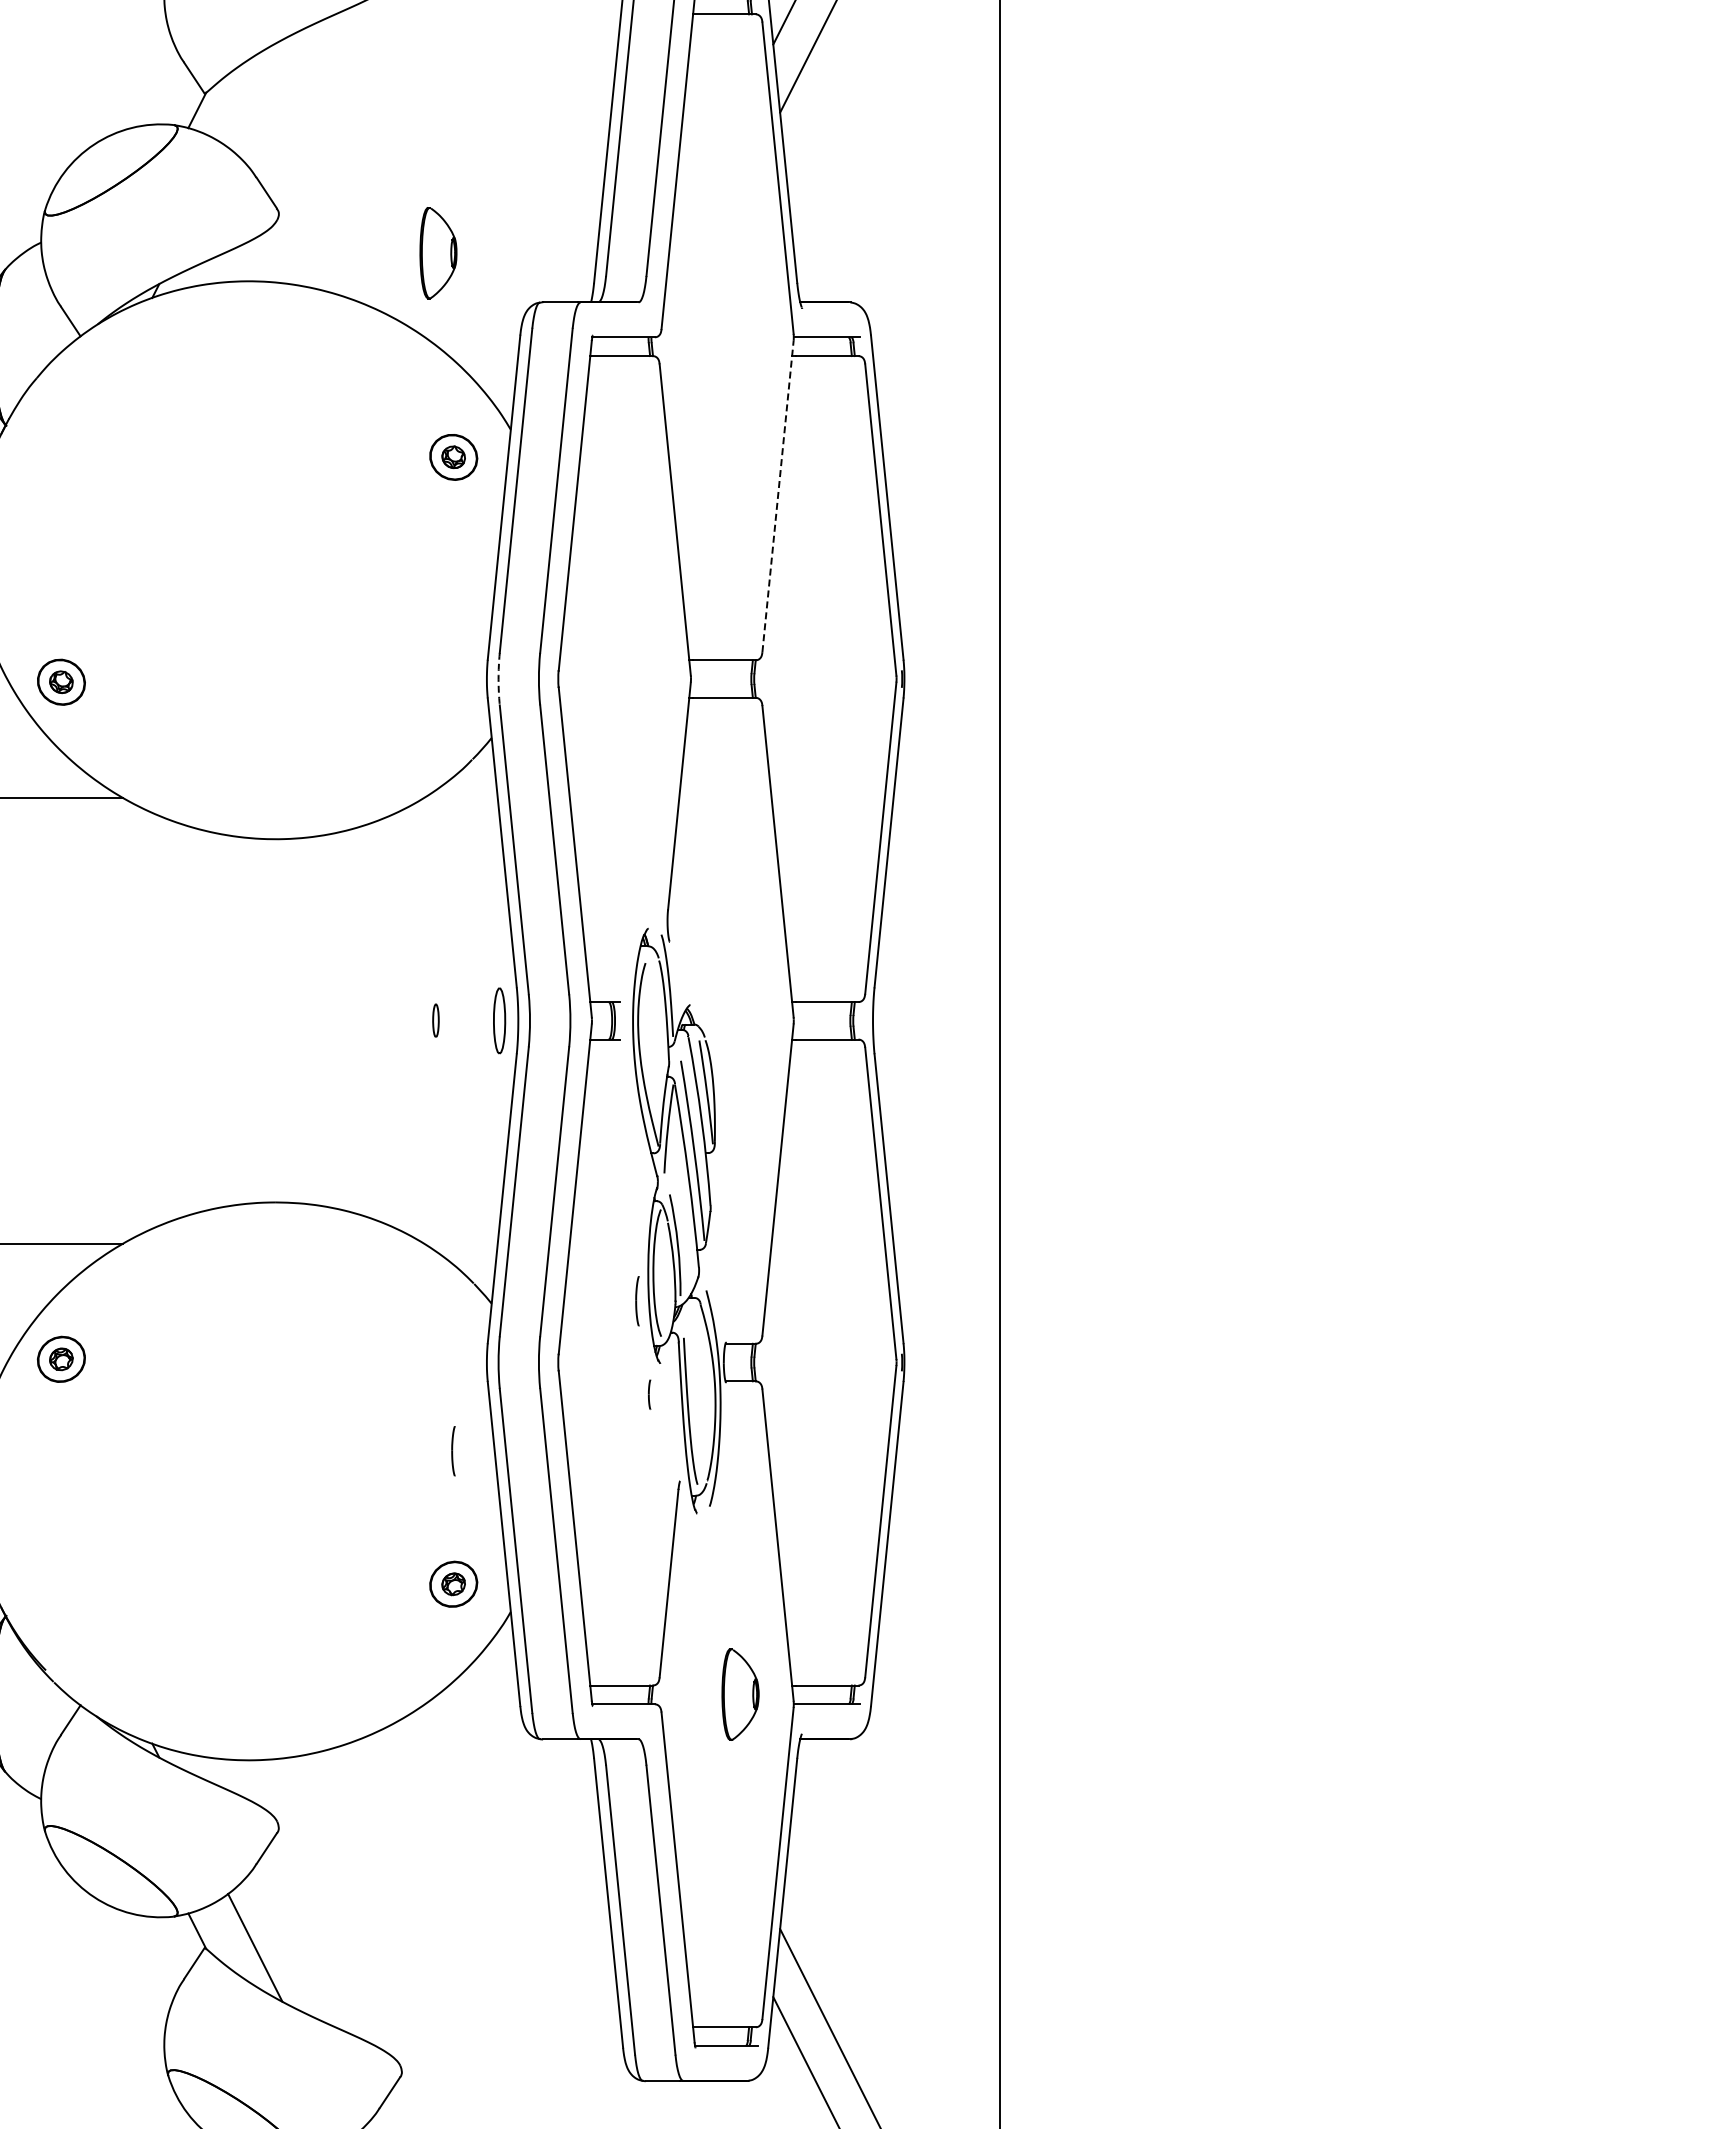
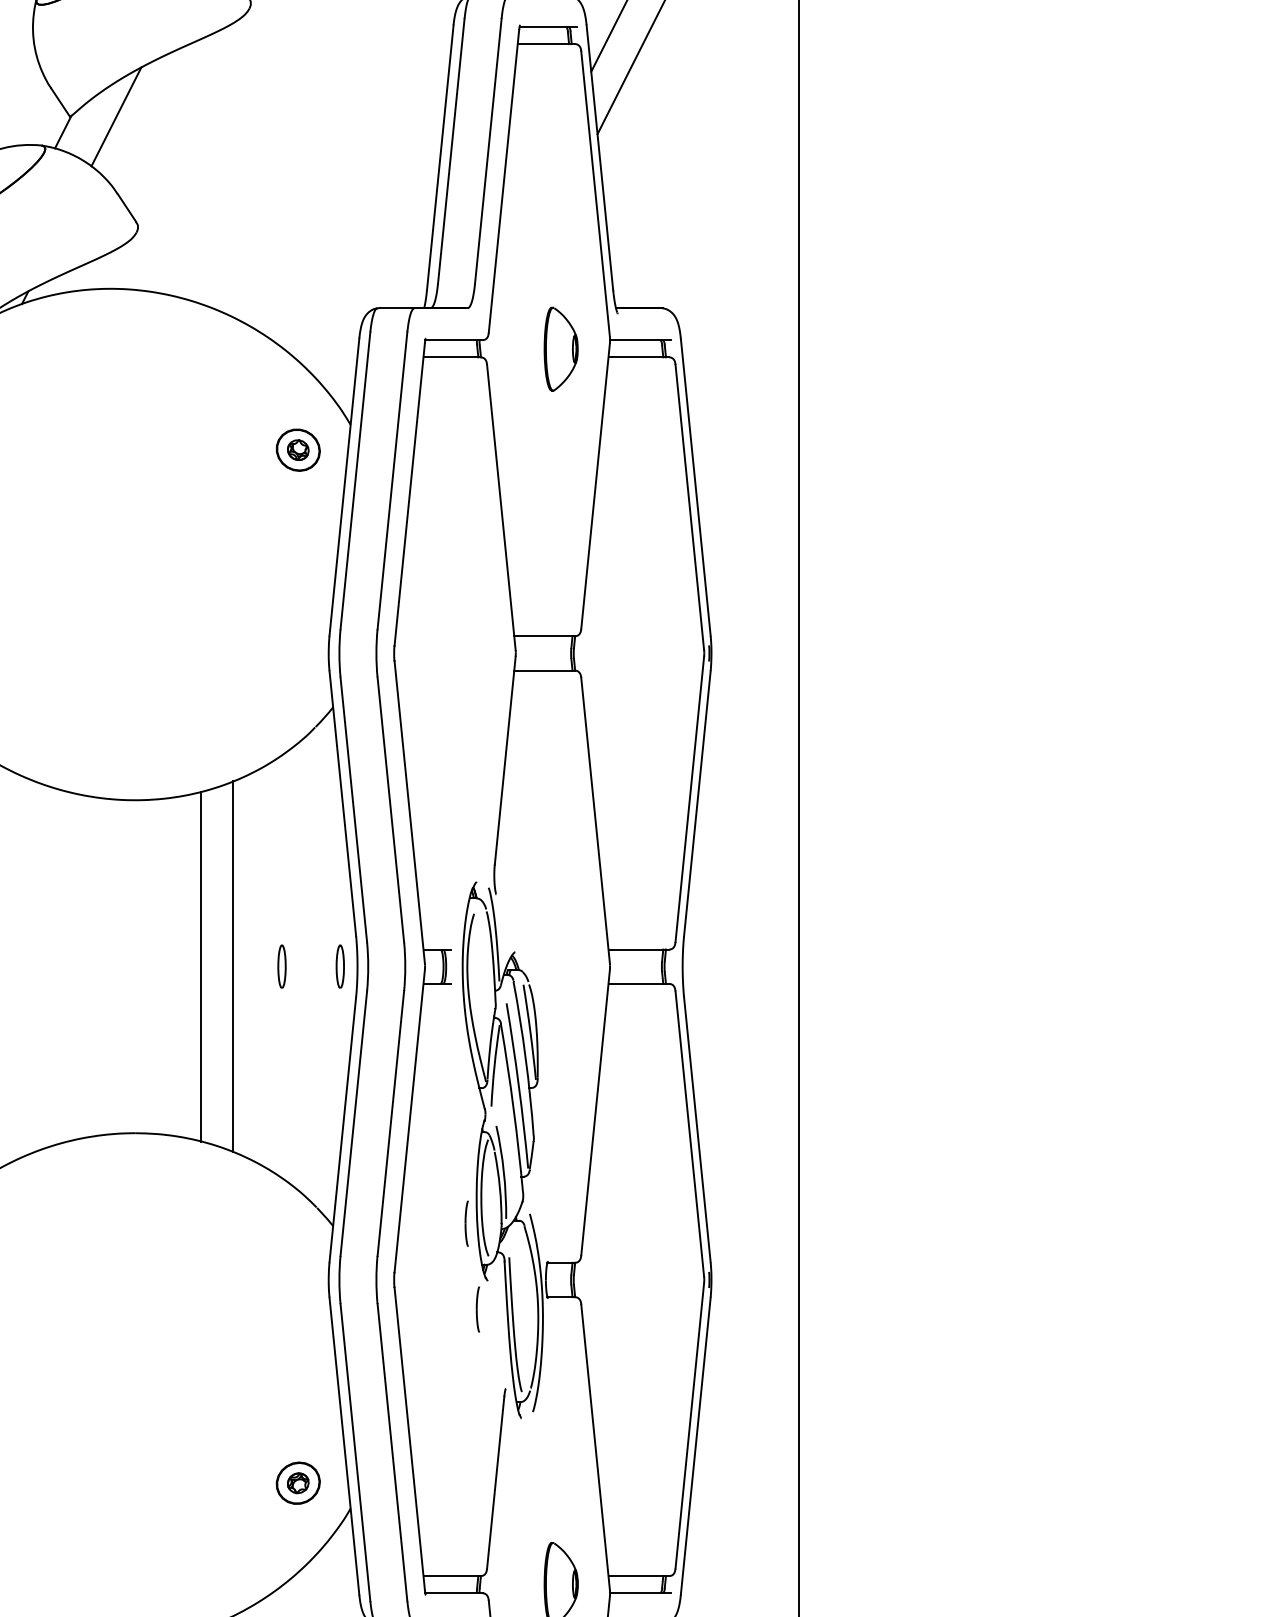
line: (255, 93) -> (116, 116), added
part: (438, 253) -> (561, 349), moved
line: (778, 496) -> (596, 486), dashed -> solid
arc: (498, 679) -> (339, 653), dashed -> solid
line: (347, 1020) -> (200, 966), added
line: (382, 1020) -> (233, 966), added
part: (435, 1020) -> (281, 966), size x1.43
part: (499, 1020) -> (340, 966), size x0.71
part: (649, 1394) -> (477, 1309), size x1.67
part: (453, 1451) -> (298, 1361), removed

